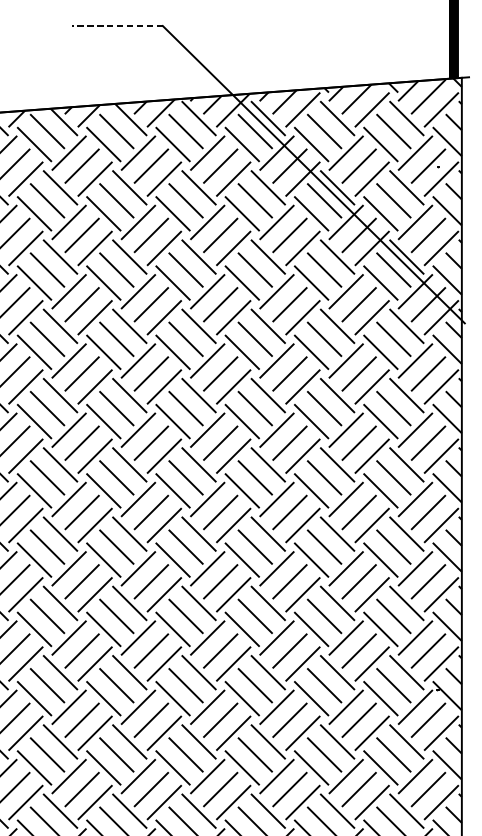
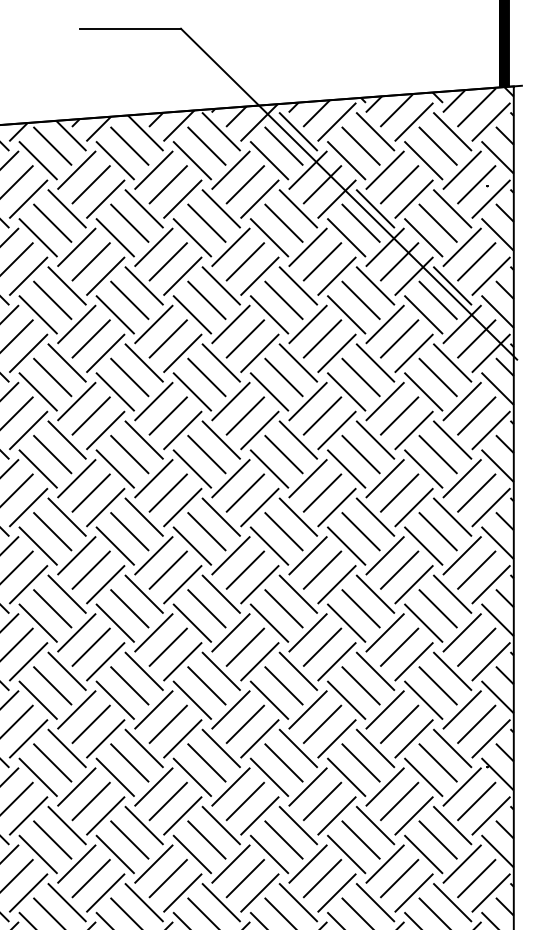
line: (117, 25) -> (130, 28), dashed -> solid

